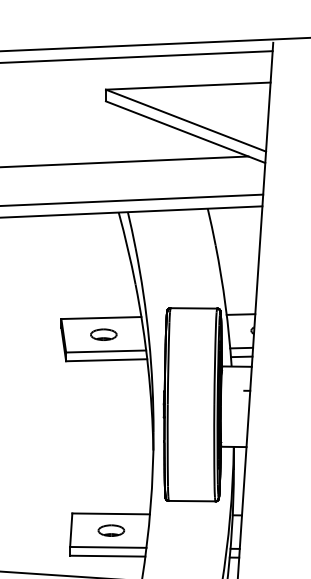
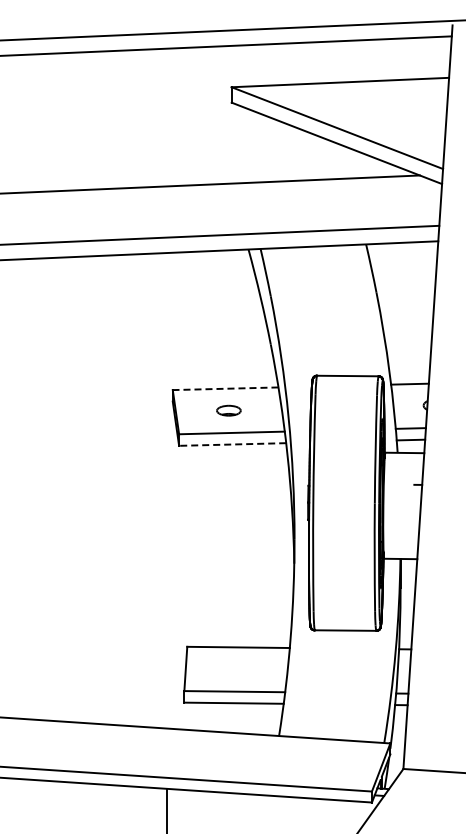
line: (101, 317) -> (225, 388), solid -> dashed
part: (103, 334) -> (228, 410), size x0.7
line: (106, 360) -> (232, 444), solid -> dashed
part: (111, 530) -> (238, 669), removed

